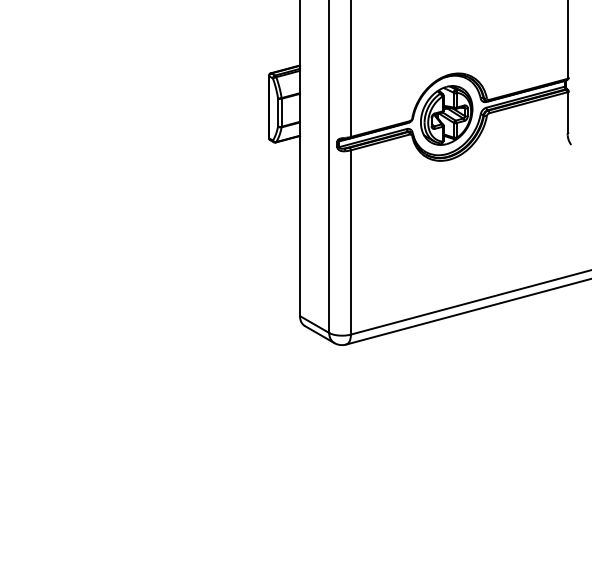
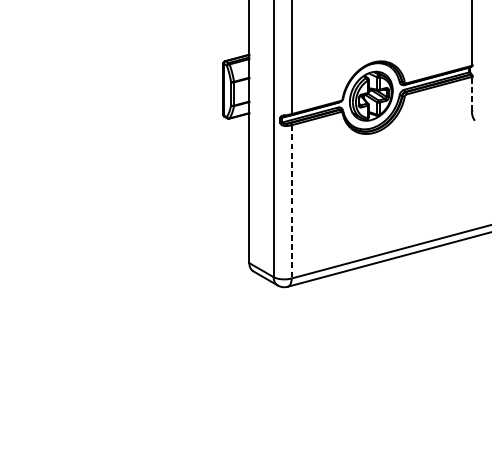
line: (567, 112) -> (471, 93), solid -> dashed
line: (350, 242) -> (291, 201), solid -> dashed

